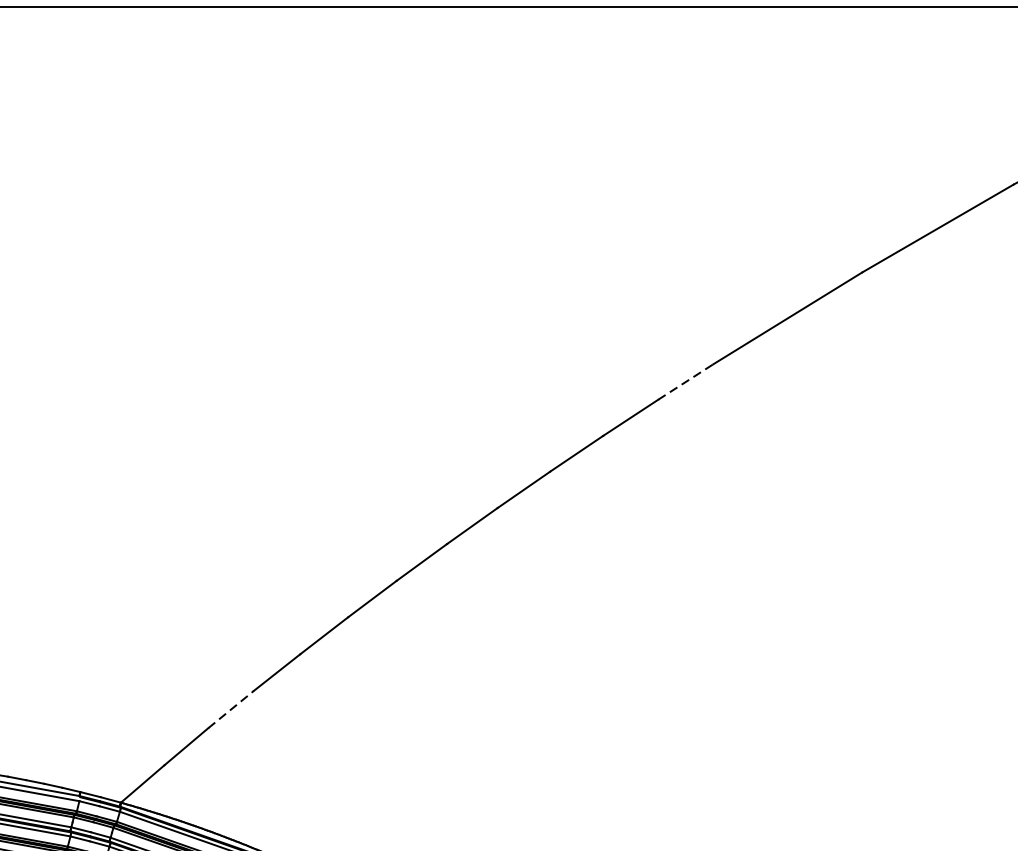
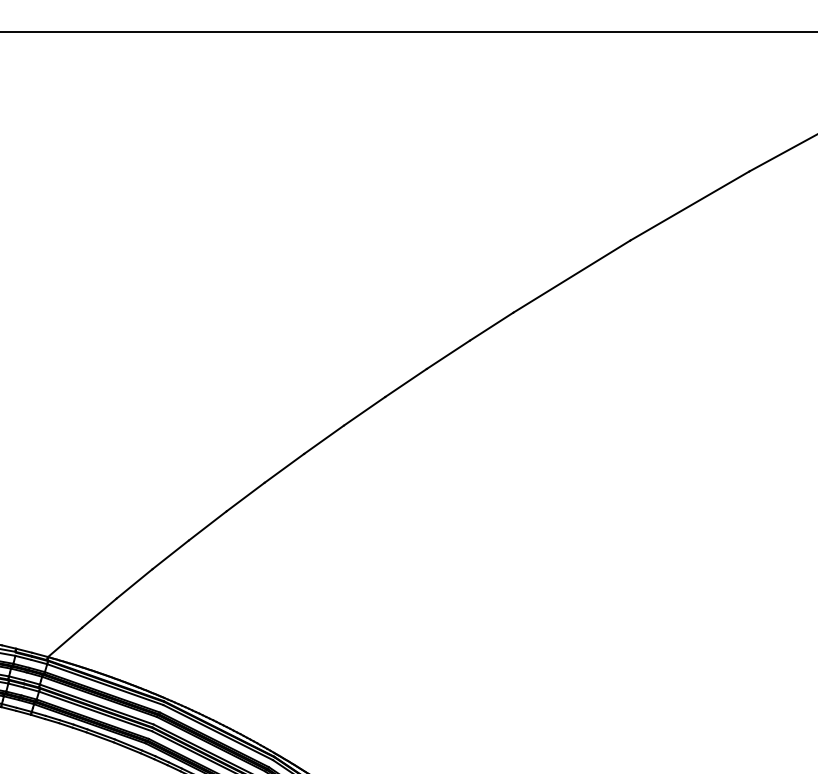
line: (685, 381) -> (491, 326), dashed -> solid
line: (231, 709) -> (134, 583), dashed -> solid

